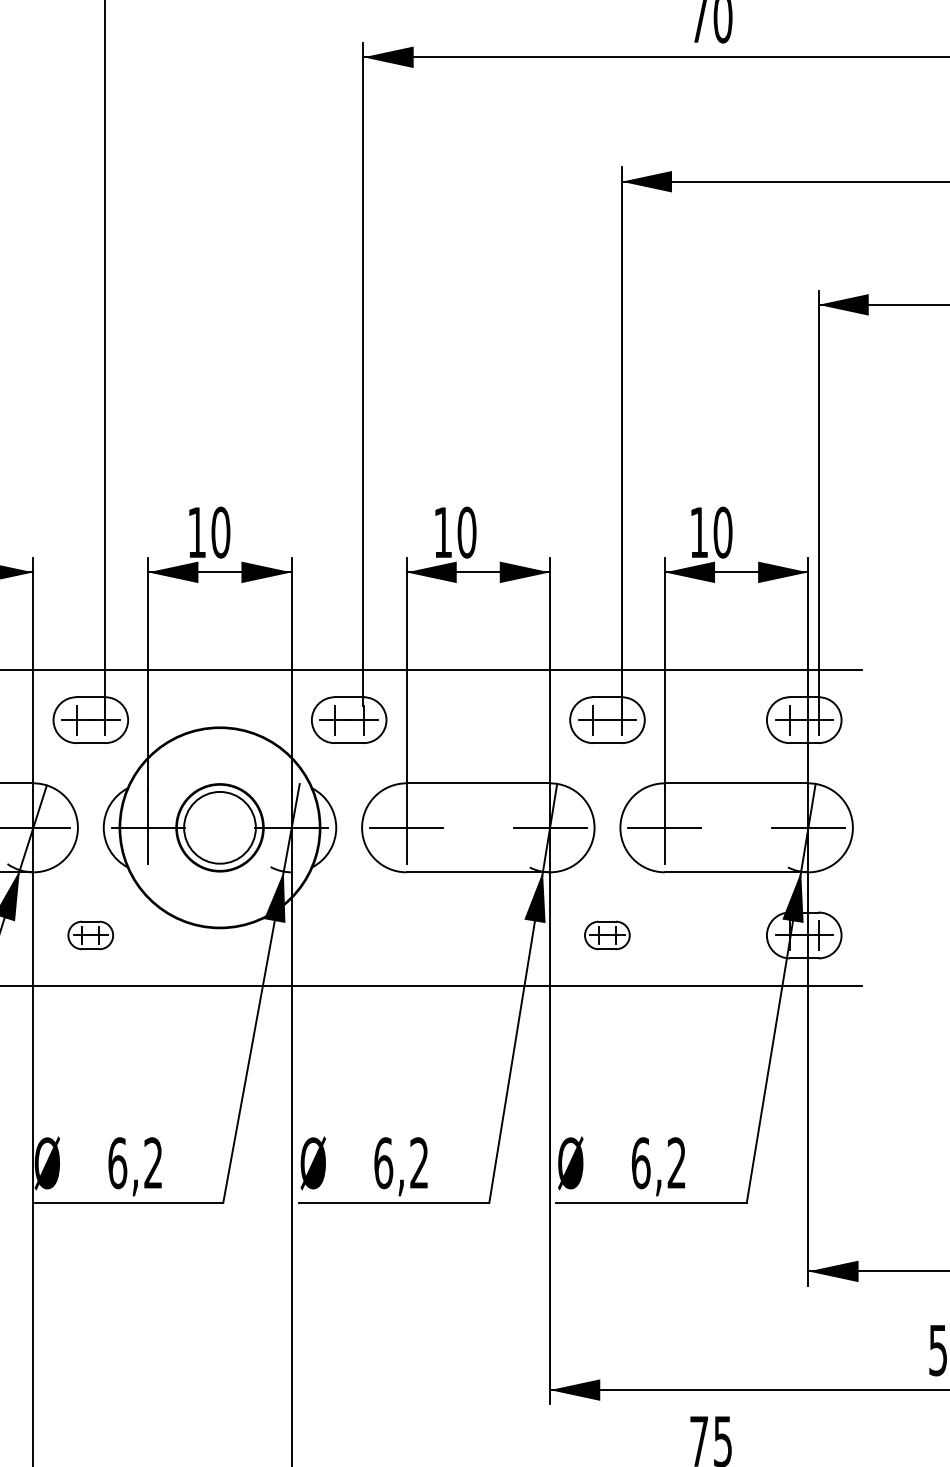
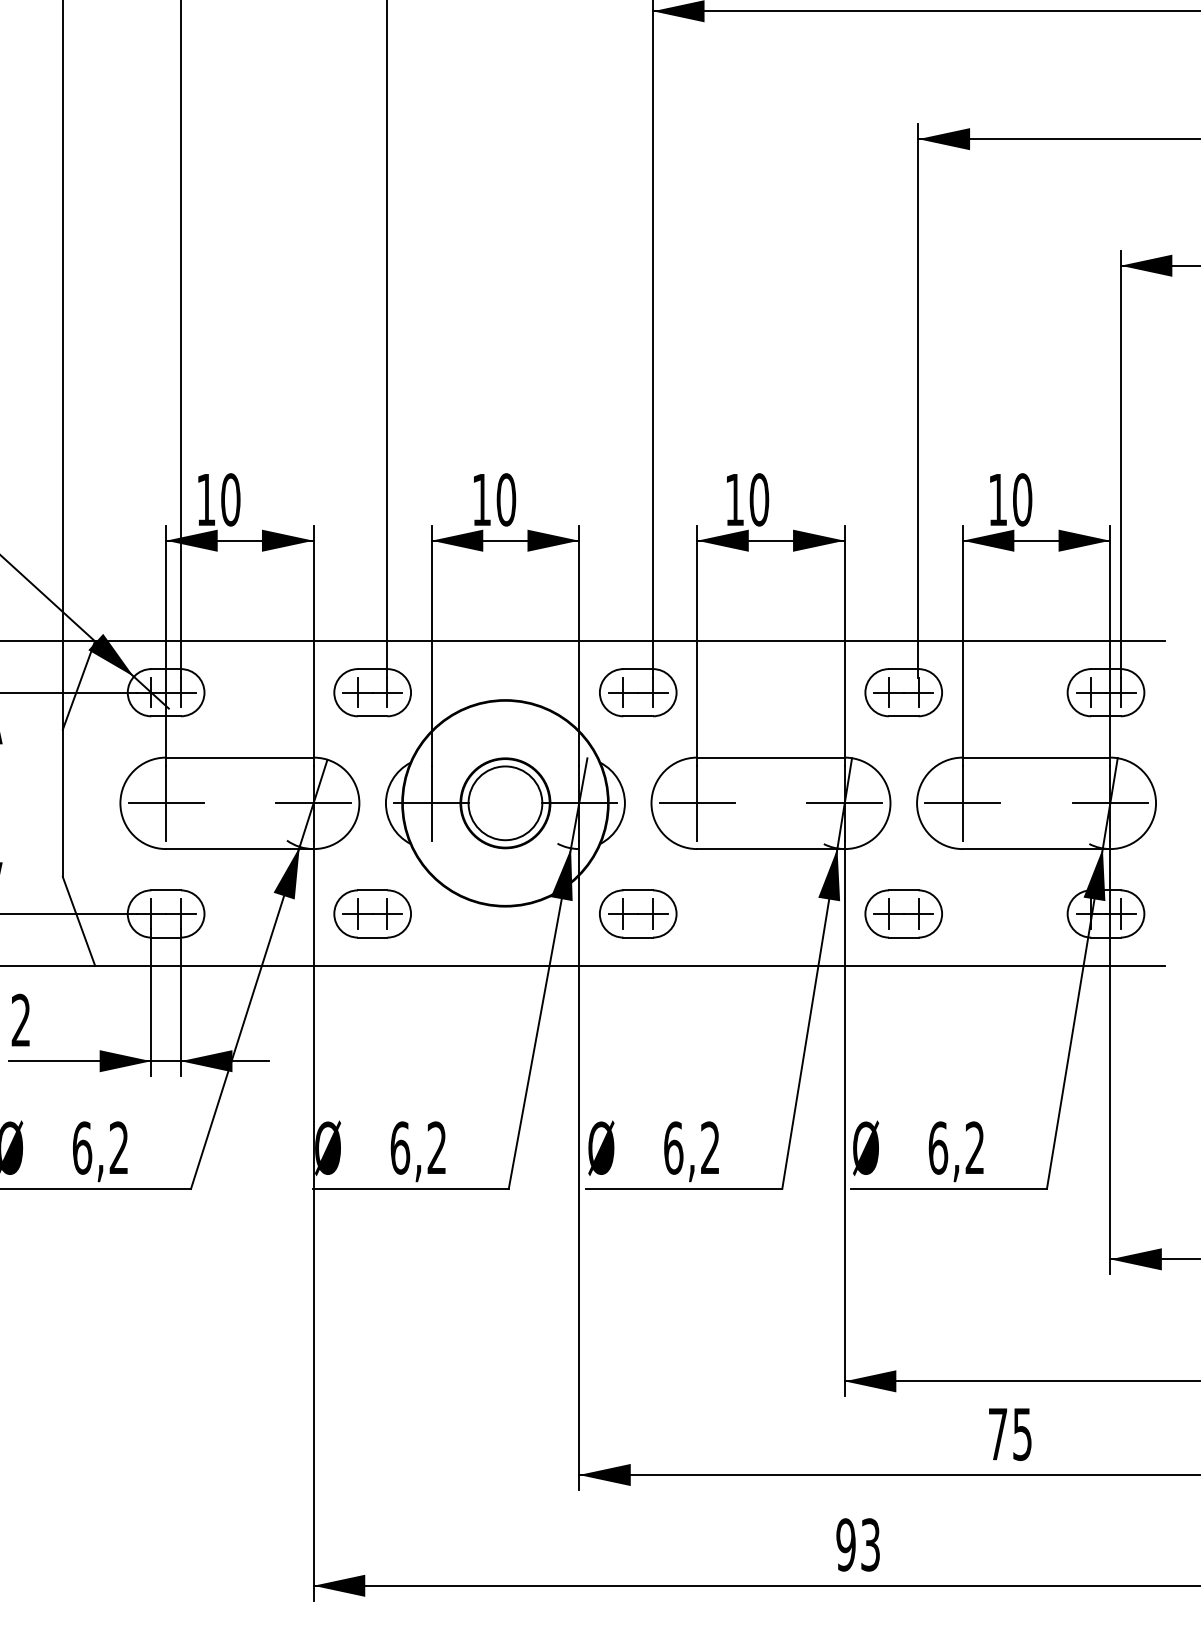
part: (90, 934) -> (372, 913), size x1.67
part: (349, 934) -> (638, 913), added
part: (607, 934) -> (903, 913), size x1.67

